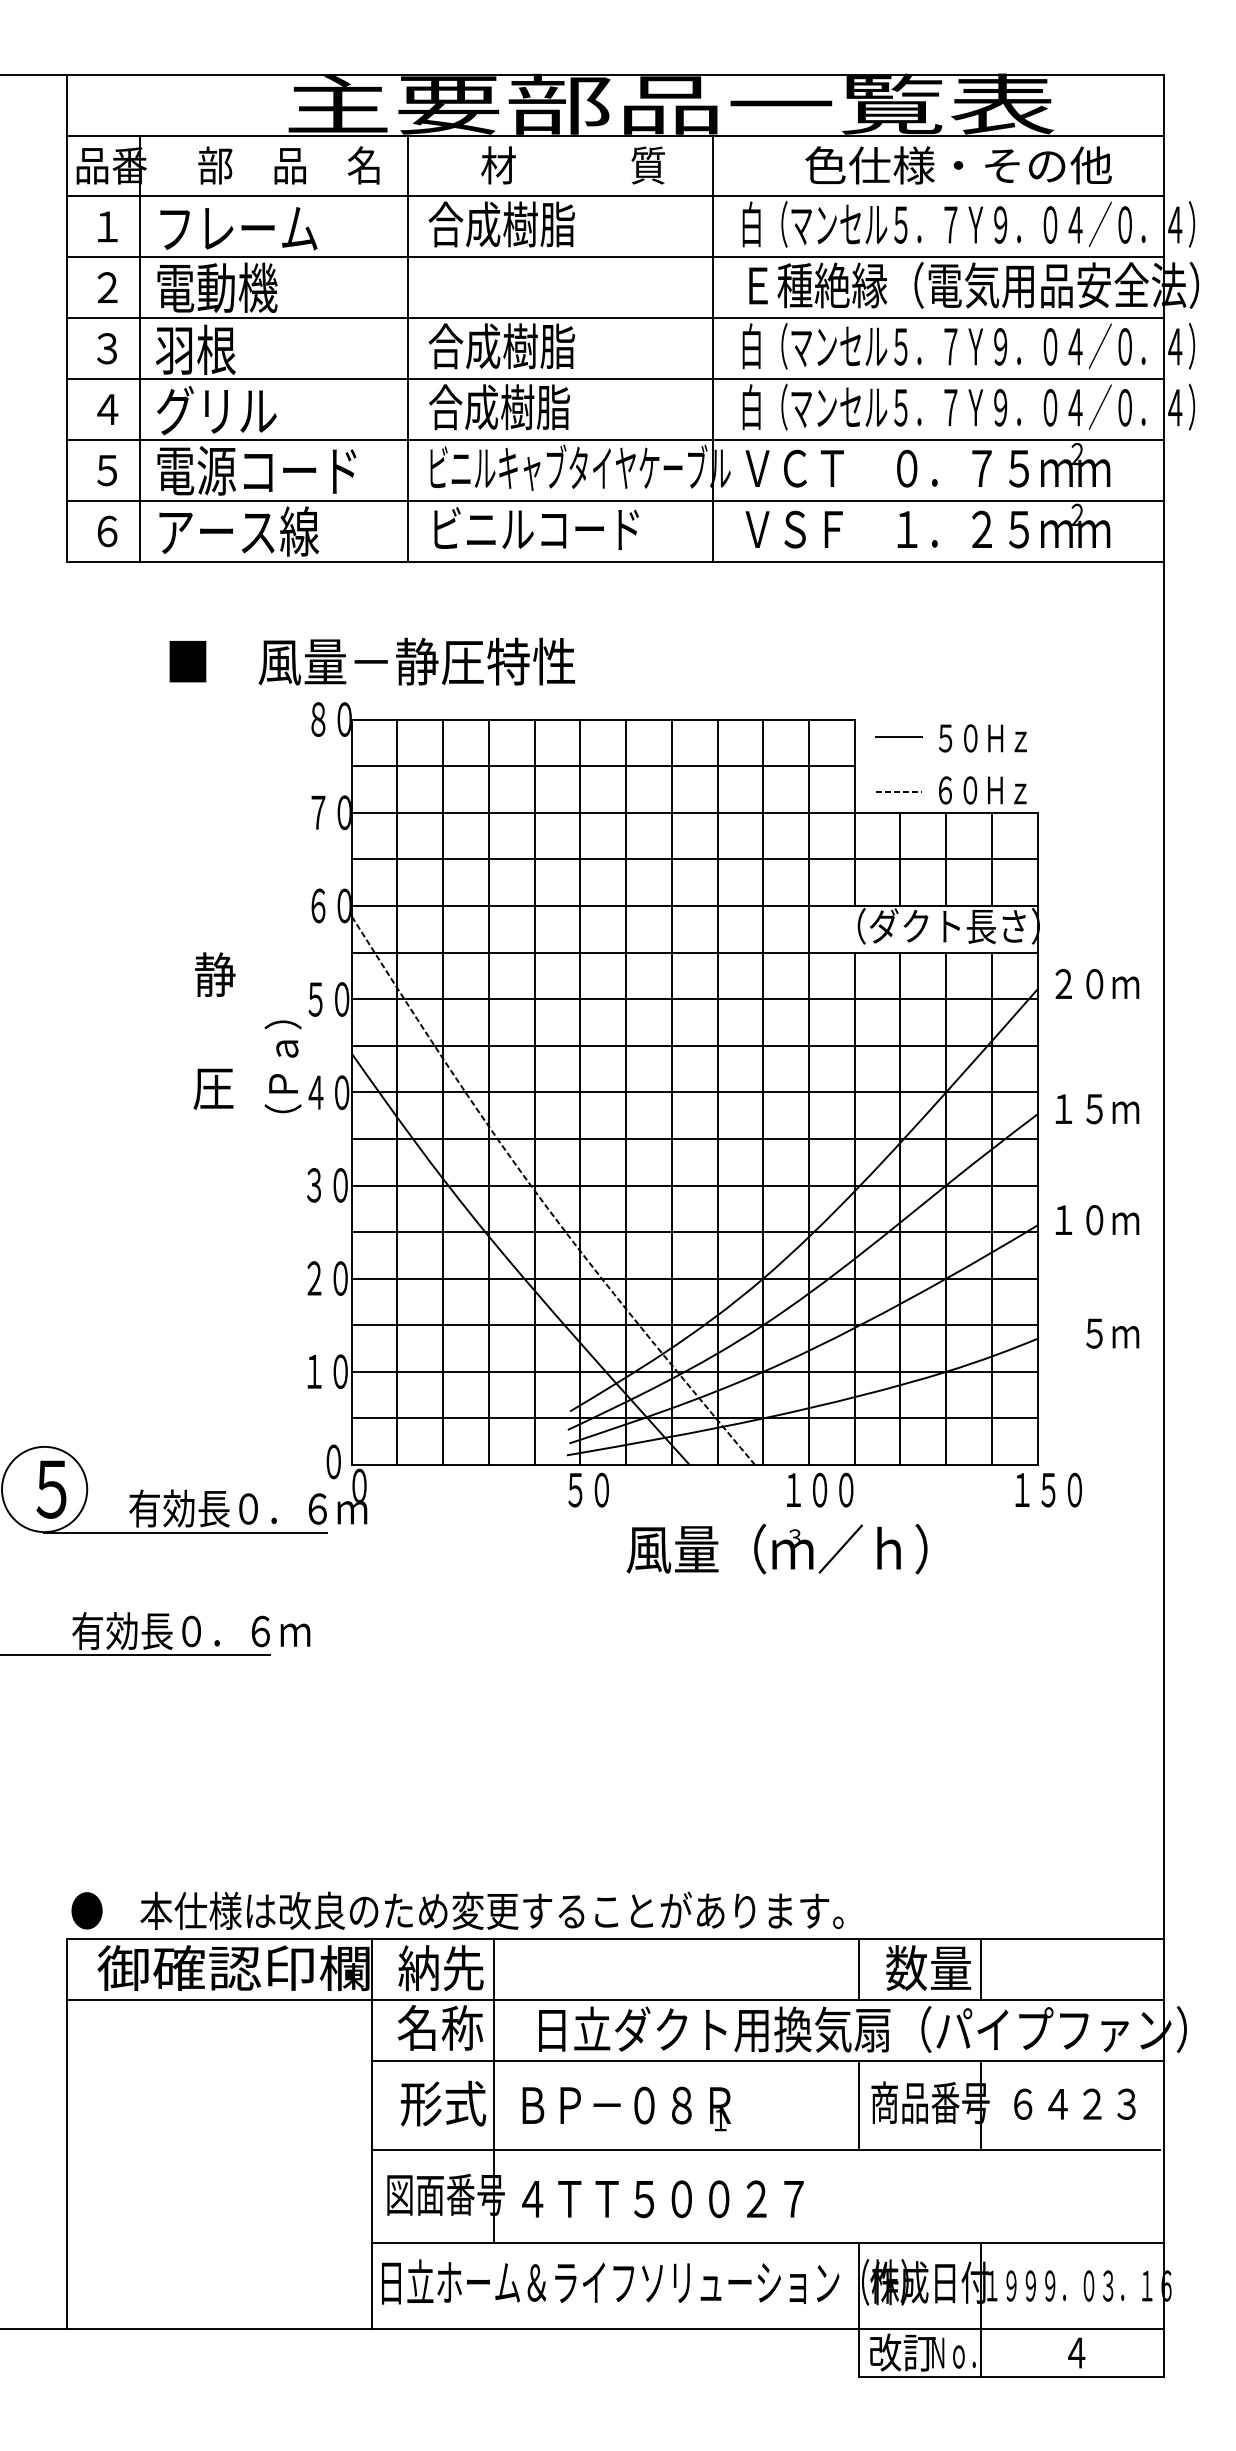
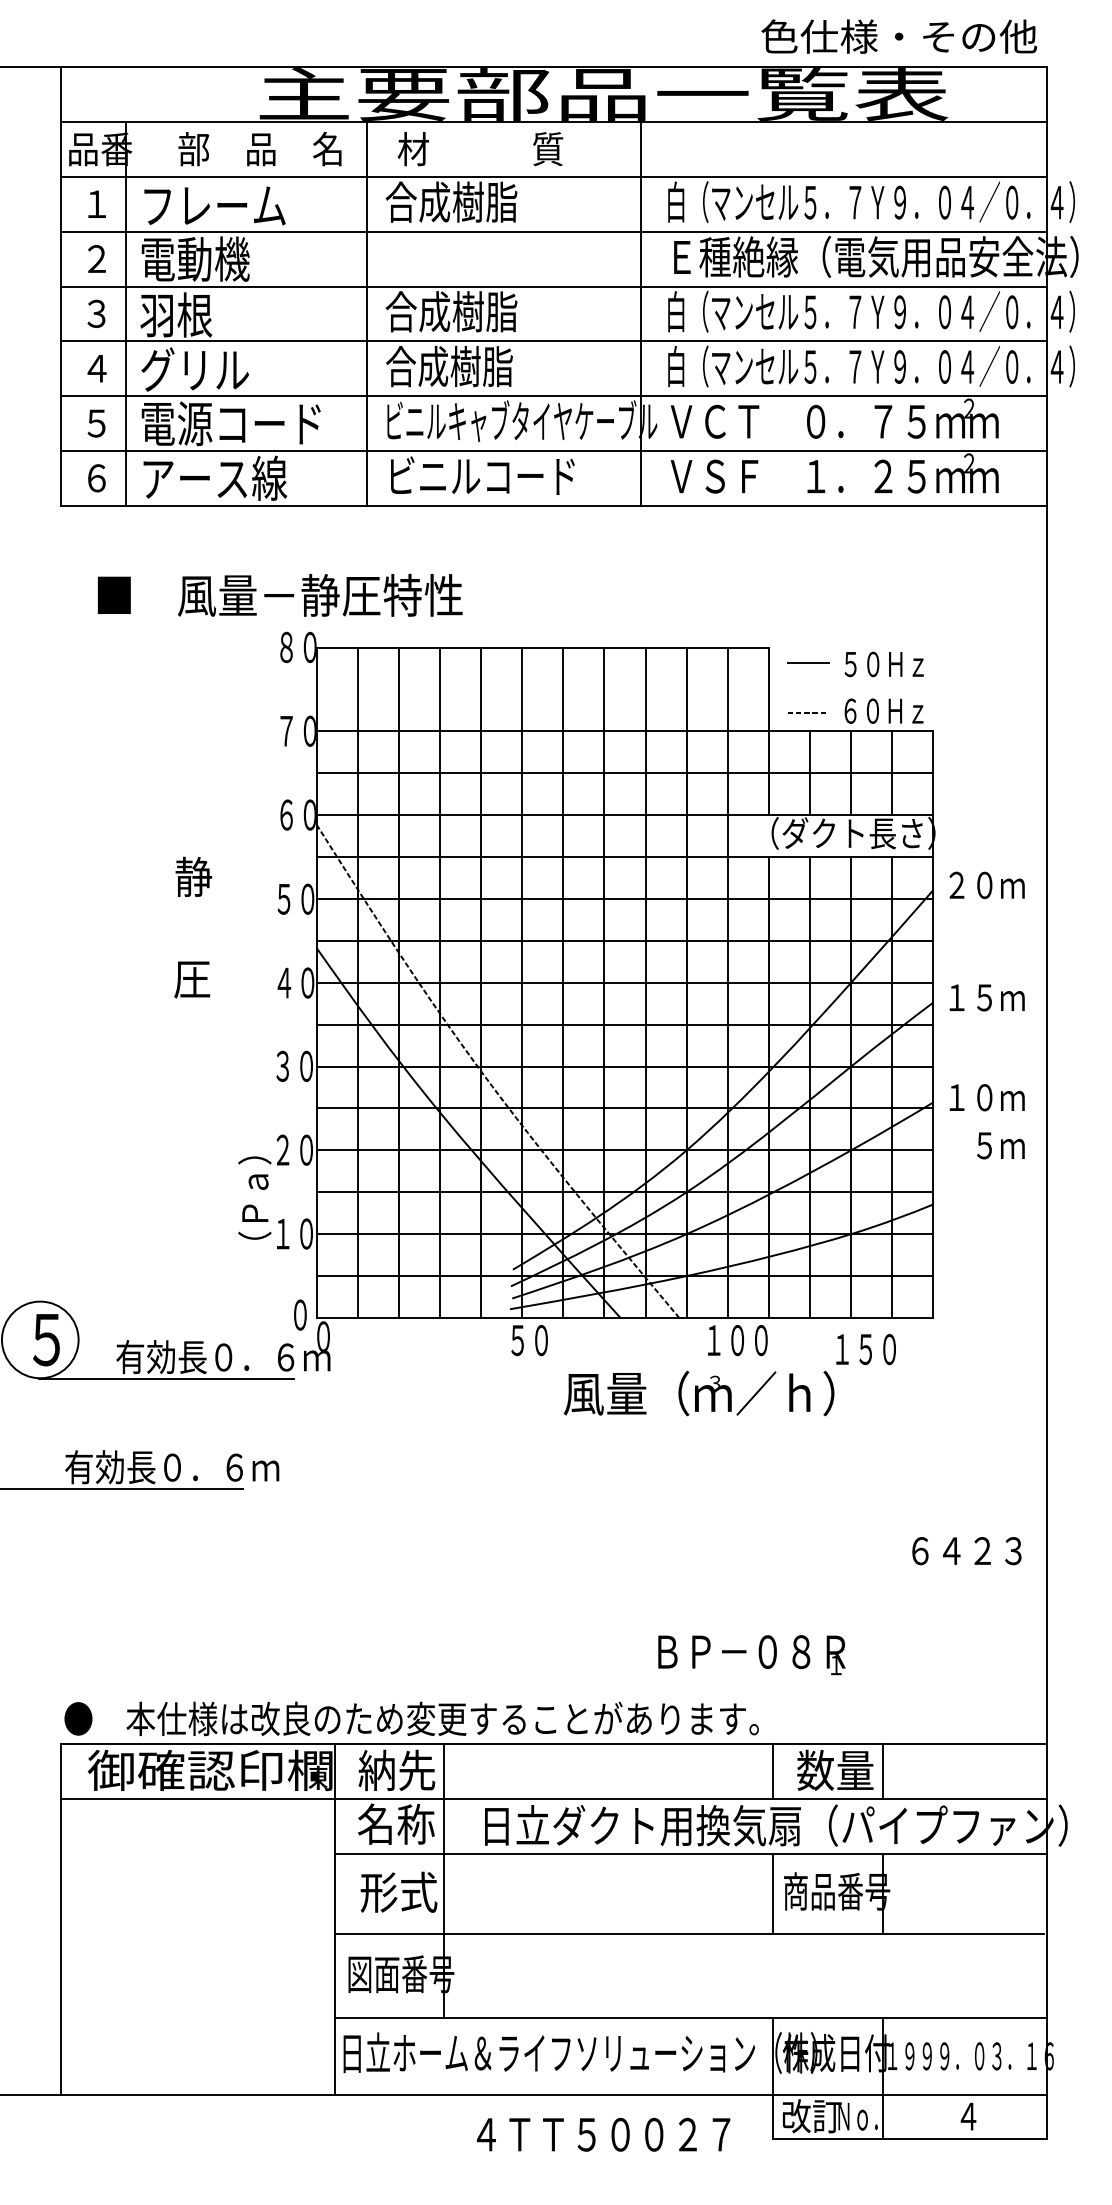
text: (572, 165) -> (480, 149), moved
text: (958, 165) -> (899, 36), moved
text: (372, 661) -> (280, 595), moved
line: (602, 766) -> (542, 689), removed
text: (282, 1066) -> (254, 1197), moved
text: (1112, 1333) -> (1000, 1145), moved
text: (1048, 1489) -> (865, 1348), moved
text: (1074, 2103) -> (966, 1550), moved
text: (626, 2108) -> (751, 1654), moved
text: (662, 2199) -> (603, 2135), moved

